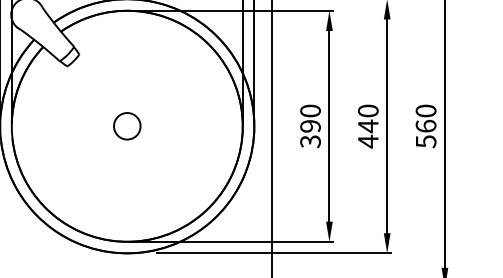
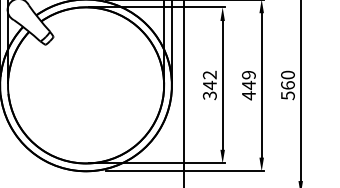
text: (367, 110) -> (248, 74), 440 -> 449
text: (309, 119) -> (209, 80), 390 -> 342
circle: (126, 126) -> (85, 85), removed

